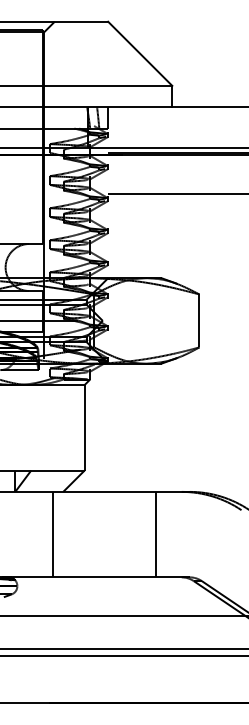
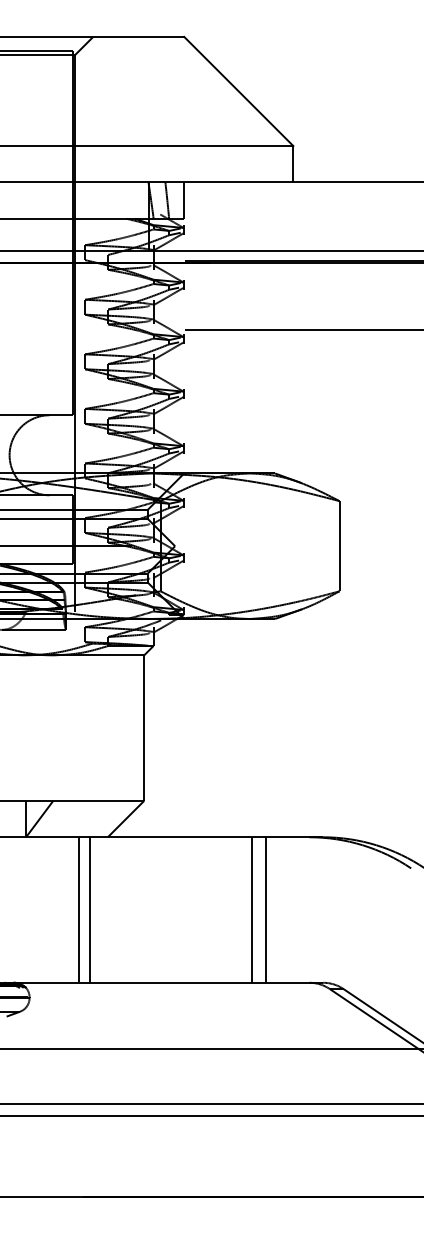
line: (46, 534) -> (79, 909), added
line: (147, 534) -> (251, 909), added

